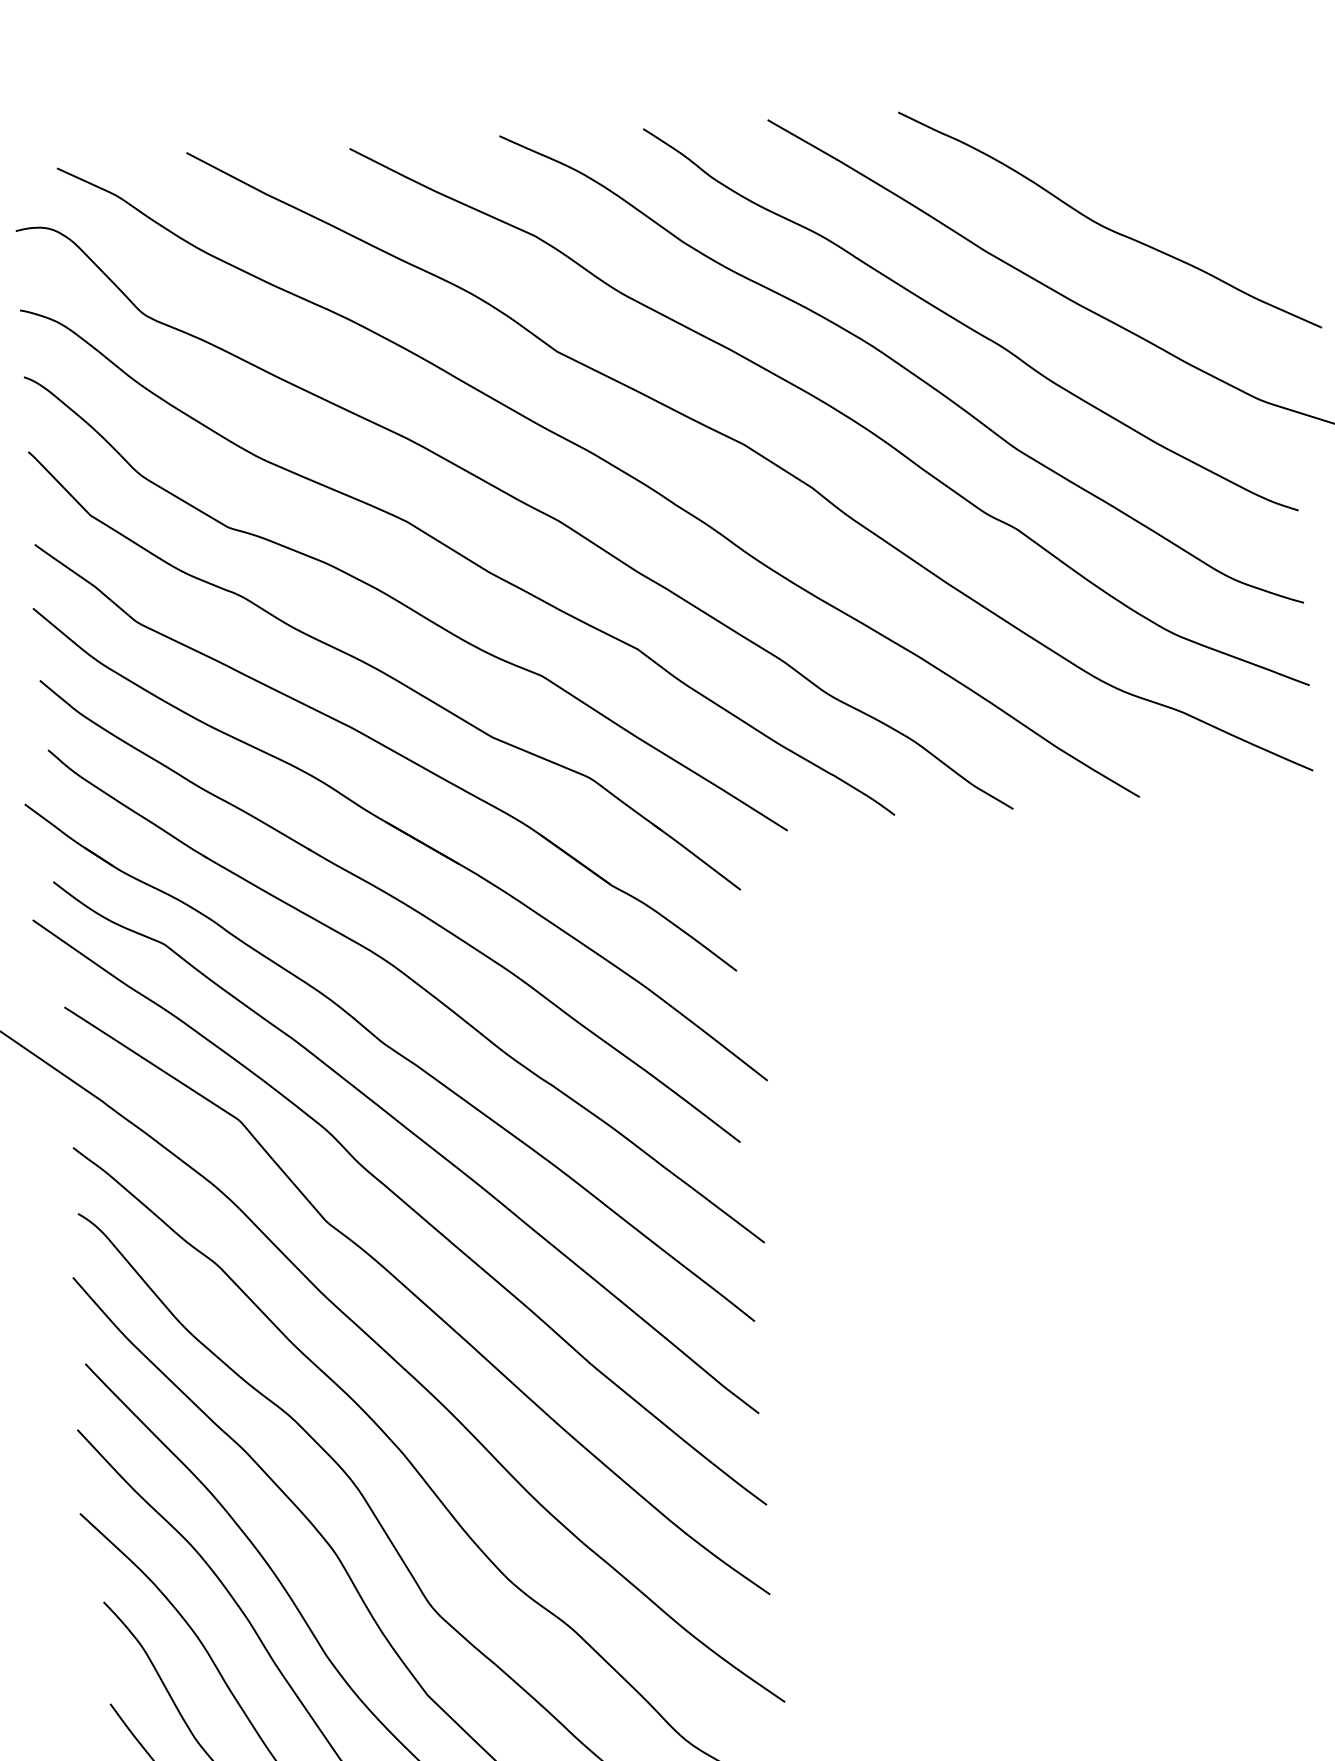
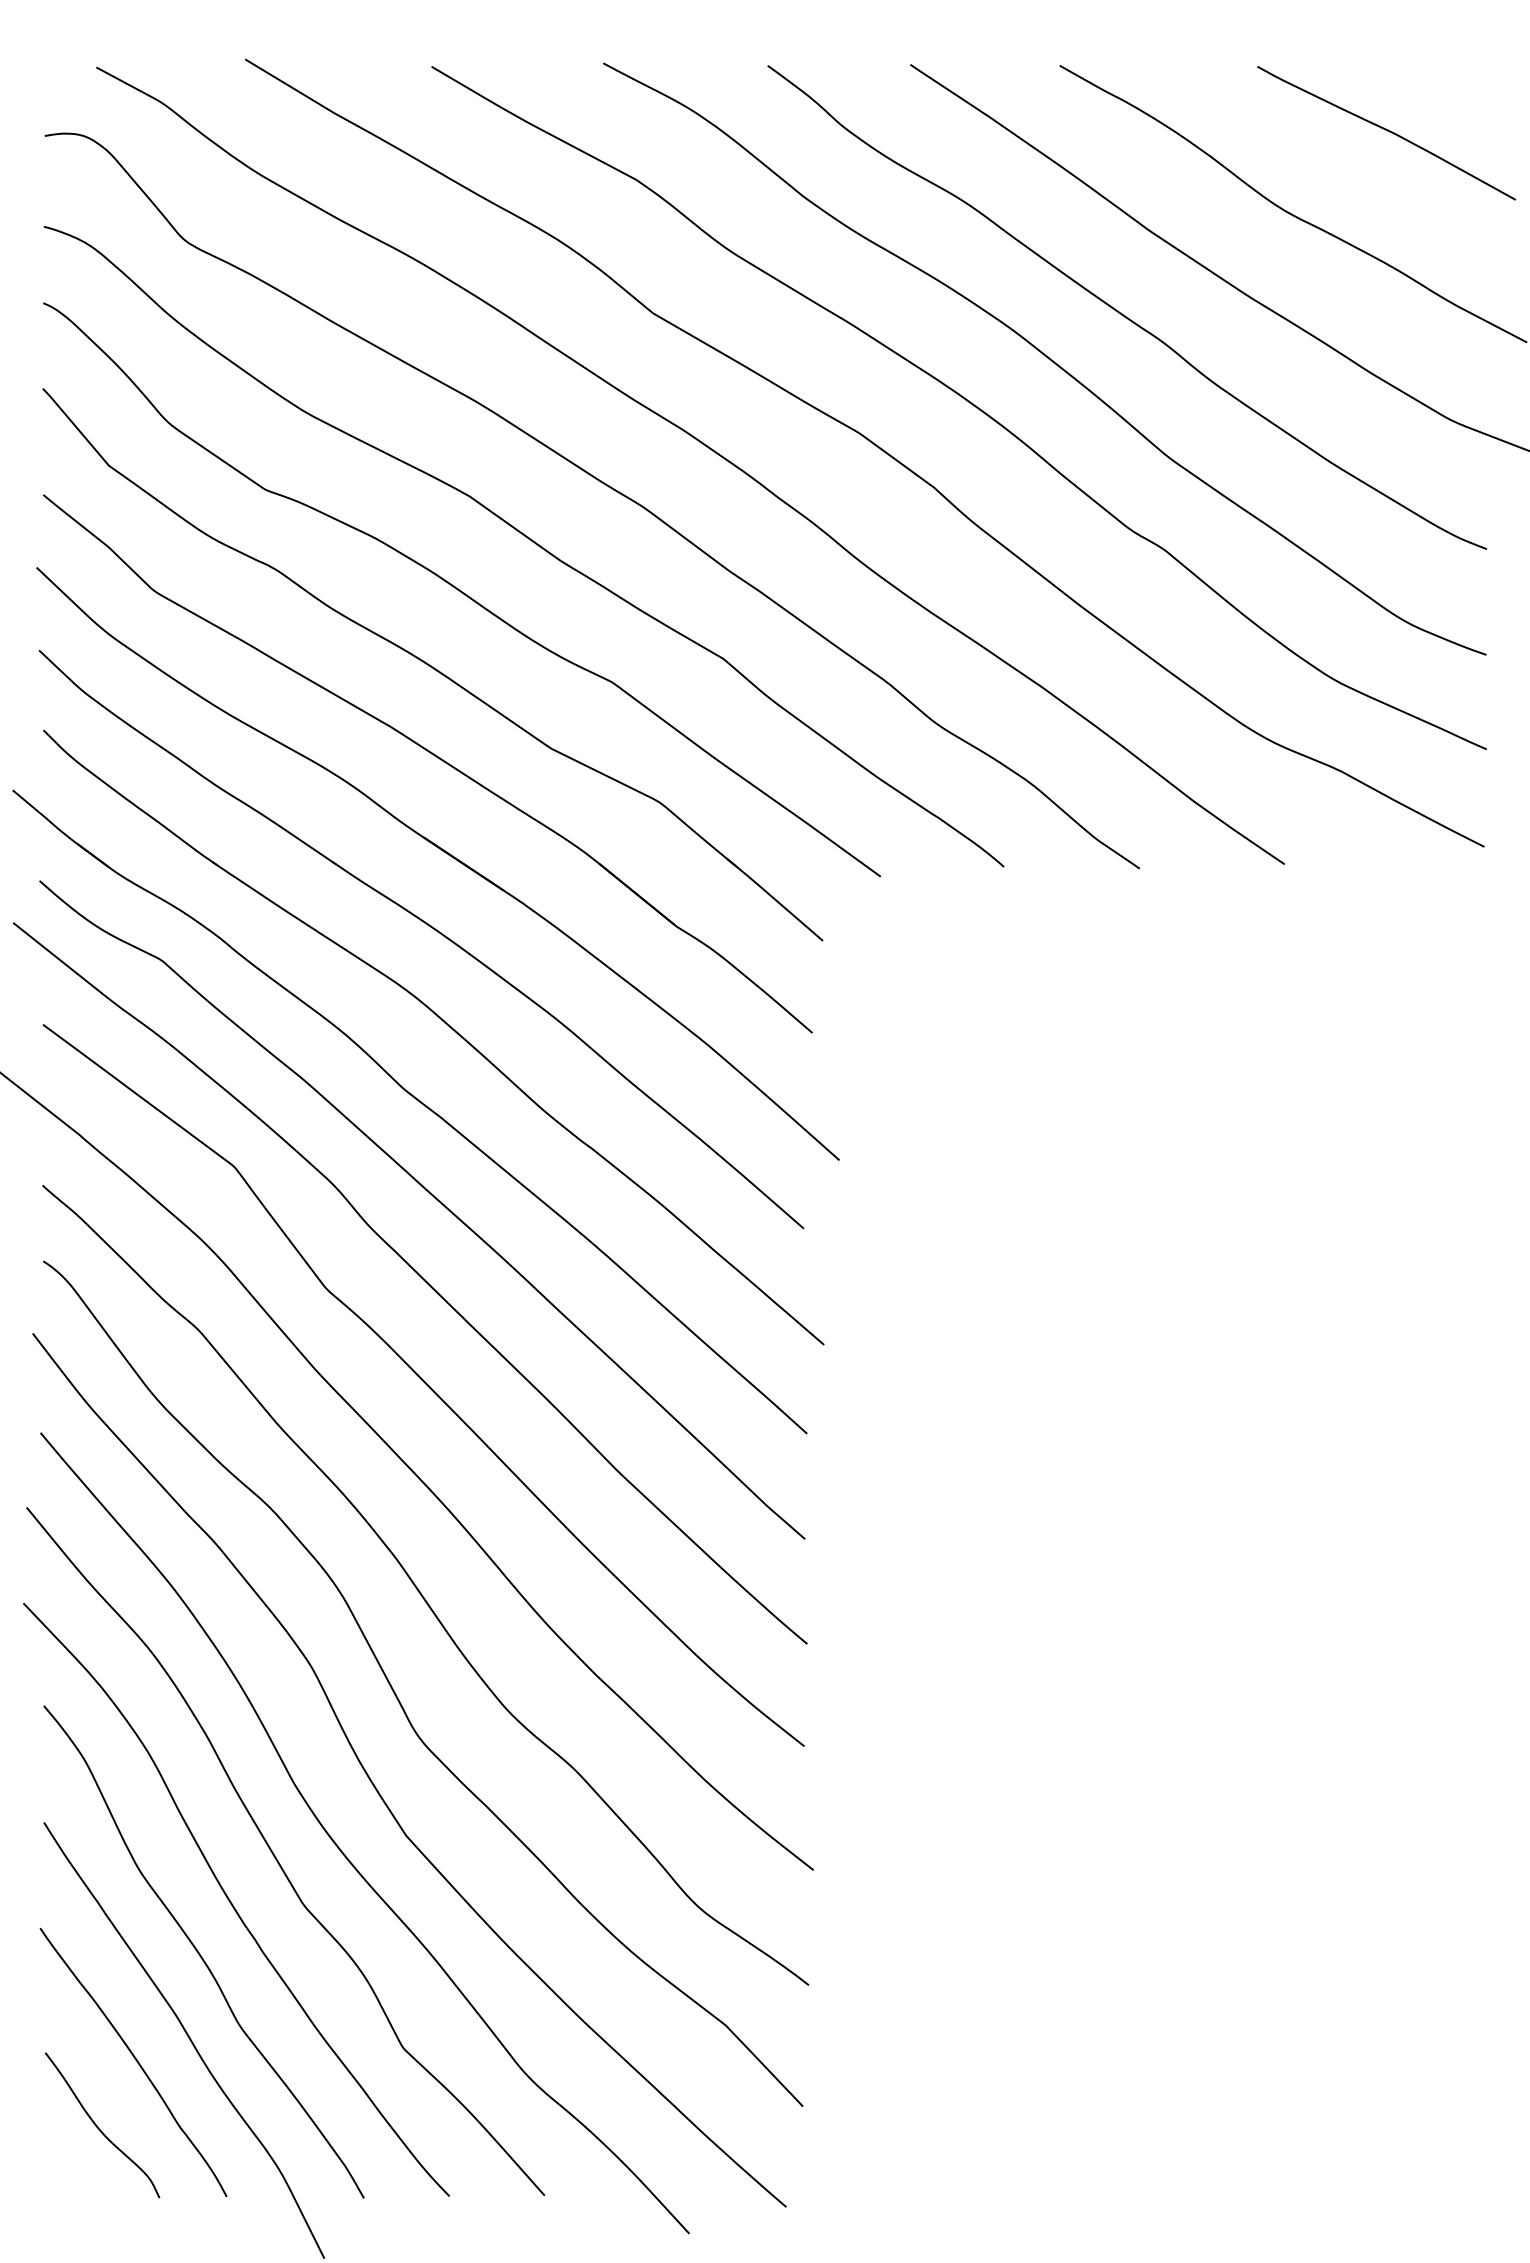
curve: (1188, 151) -> (1387, 131), added

